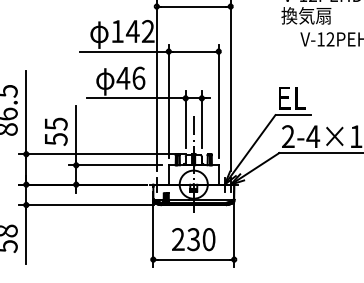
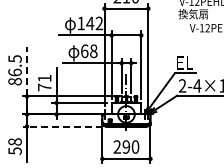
text: (129, 78) -> (88, 51), 46 -> 68
line: (27, 112) -> (27, 71), solid -> dashed
text: (55, 130) -> (44, 82), 55 -> 71
line: (86, 204) -> (62, 126), solid -> dashed
text: (193, 238) -> (126, 146), 230 -> 290

